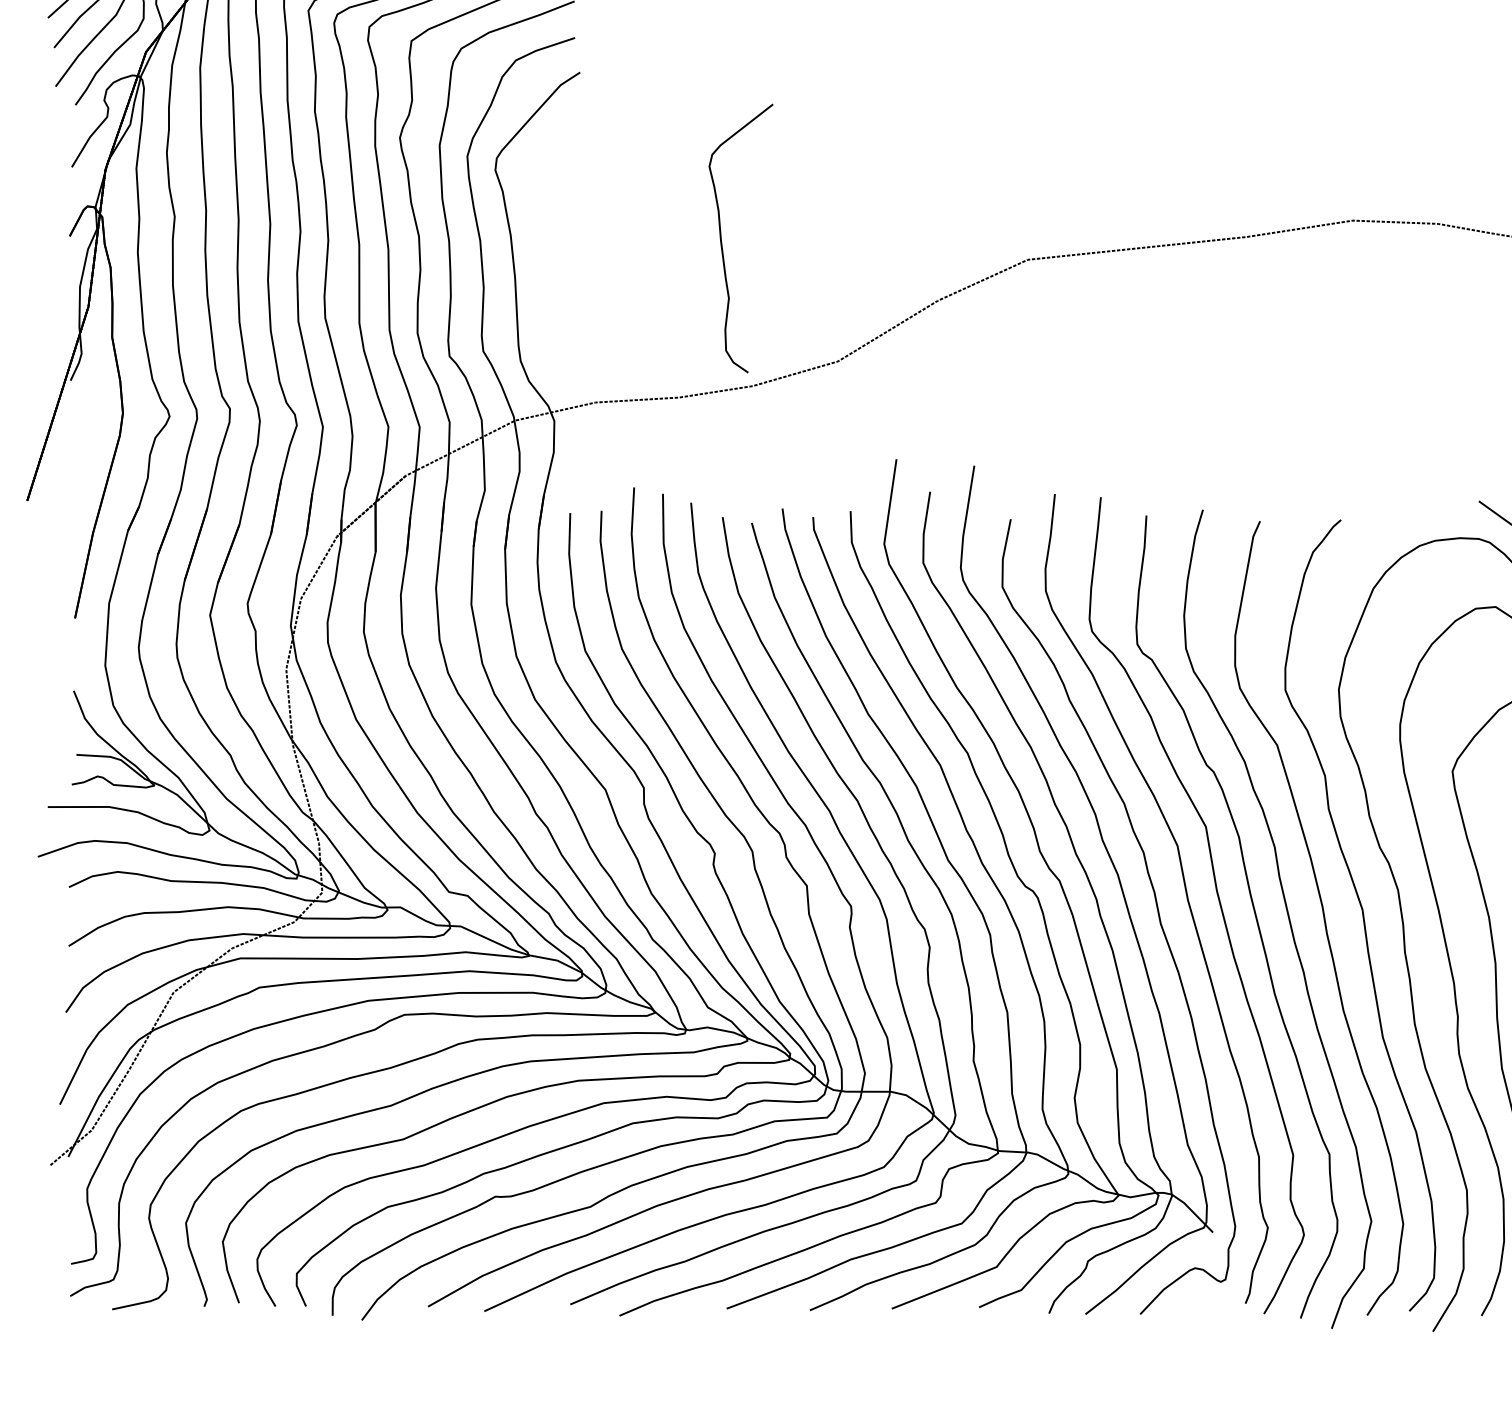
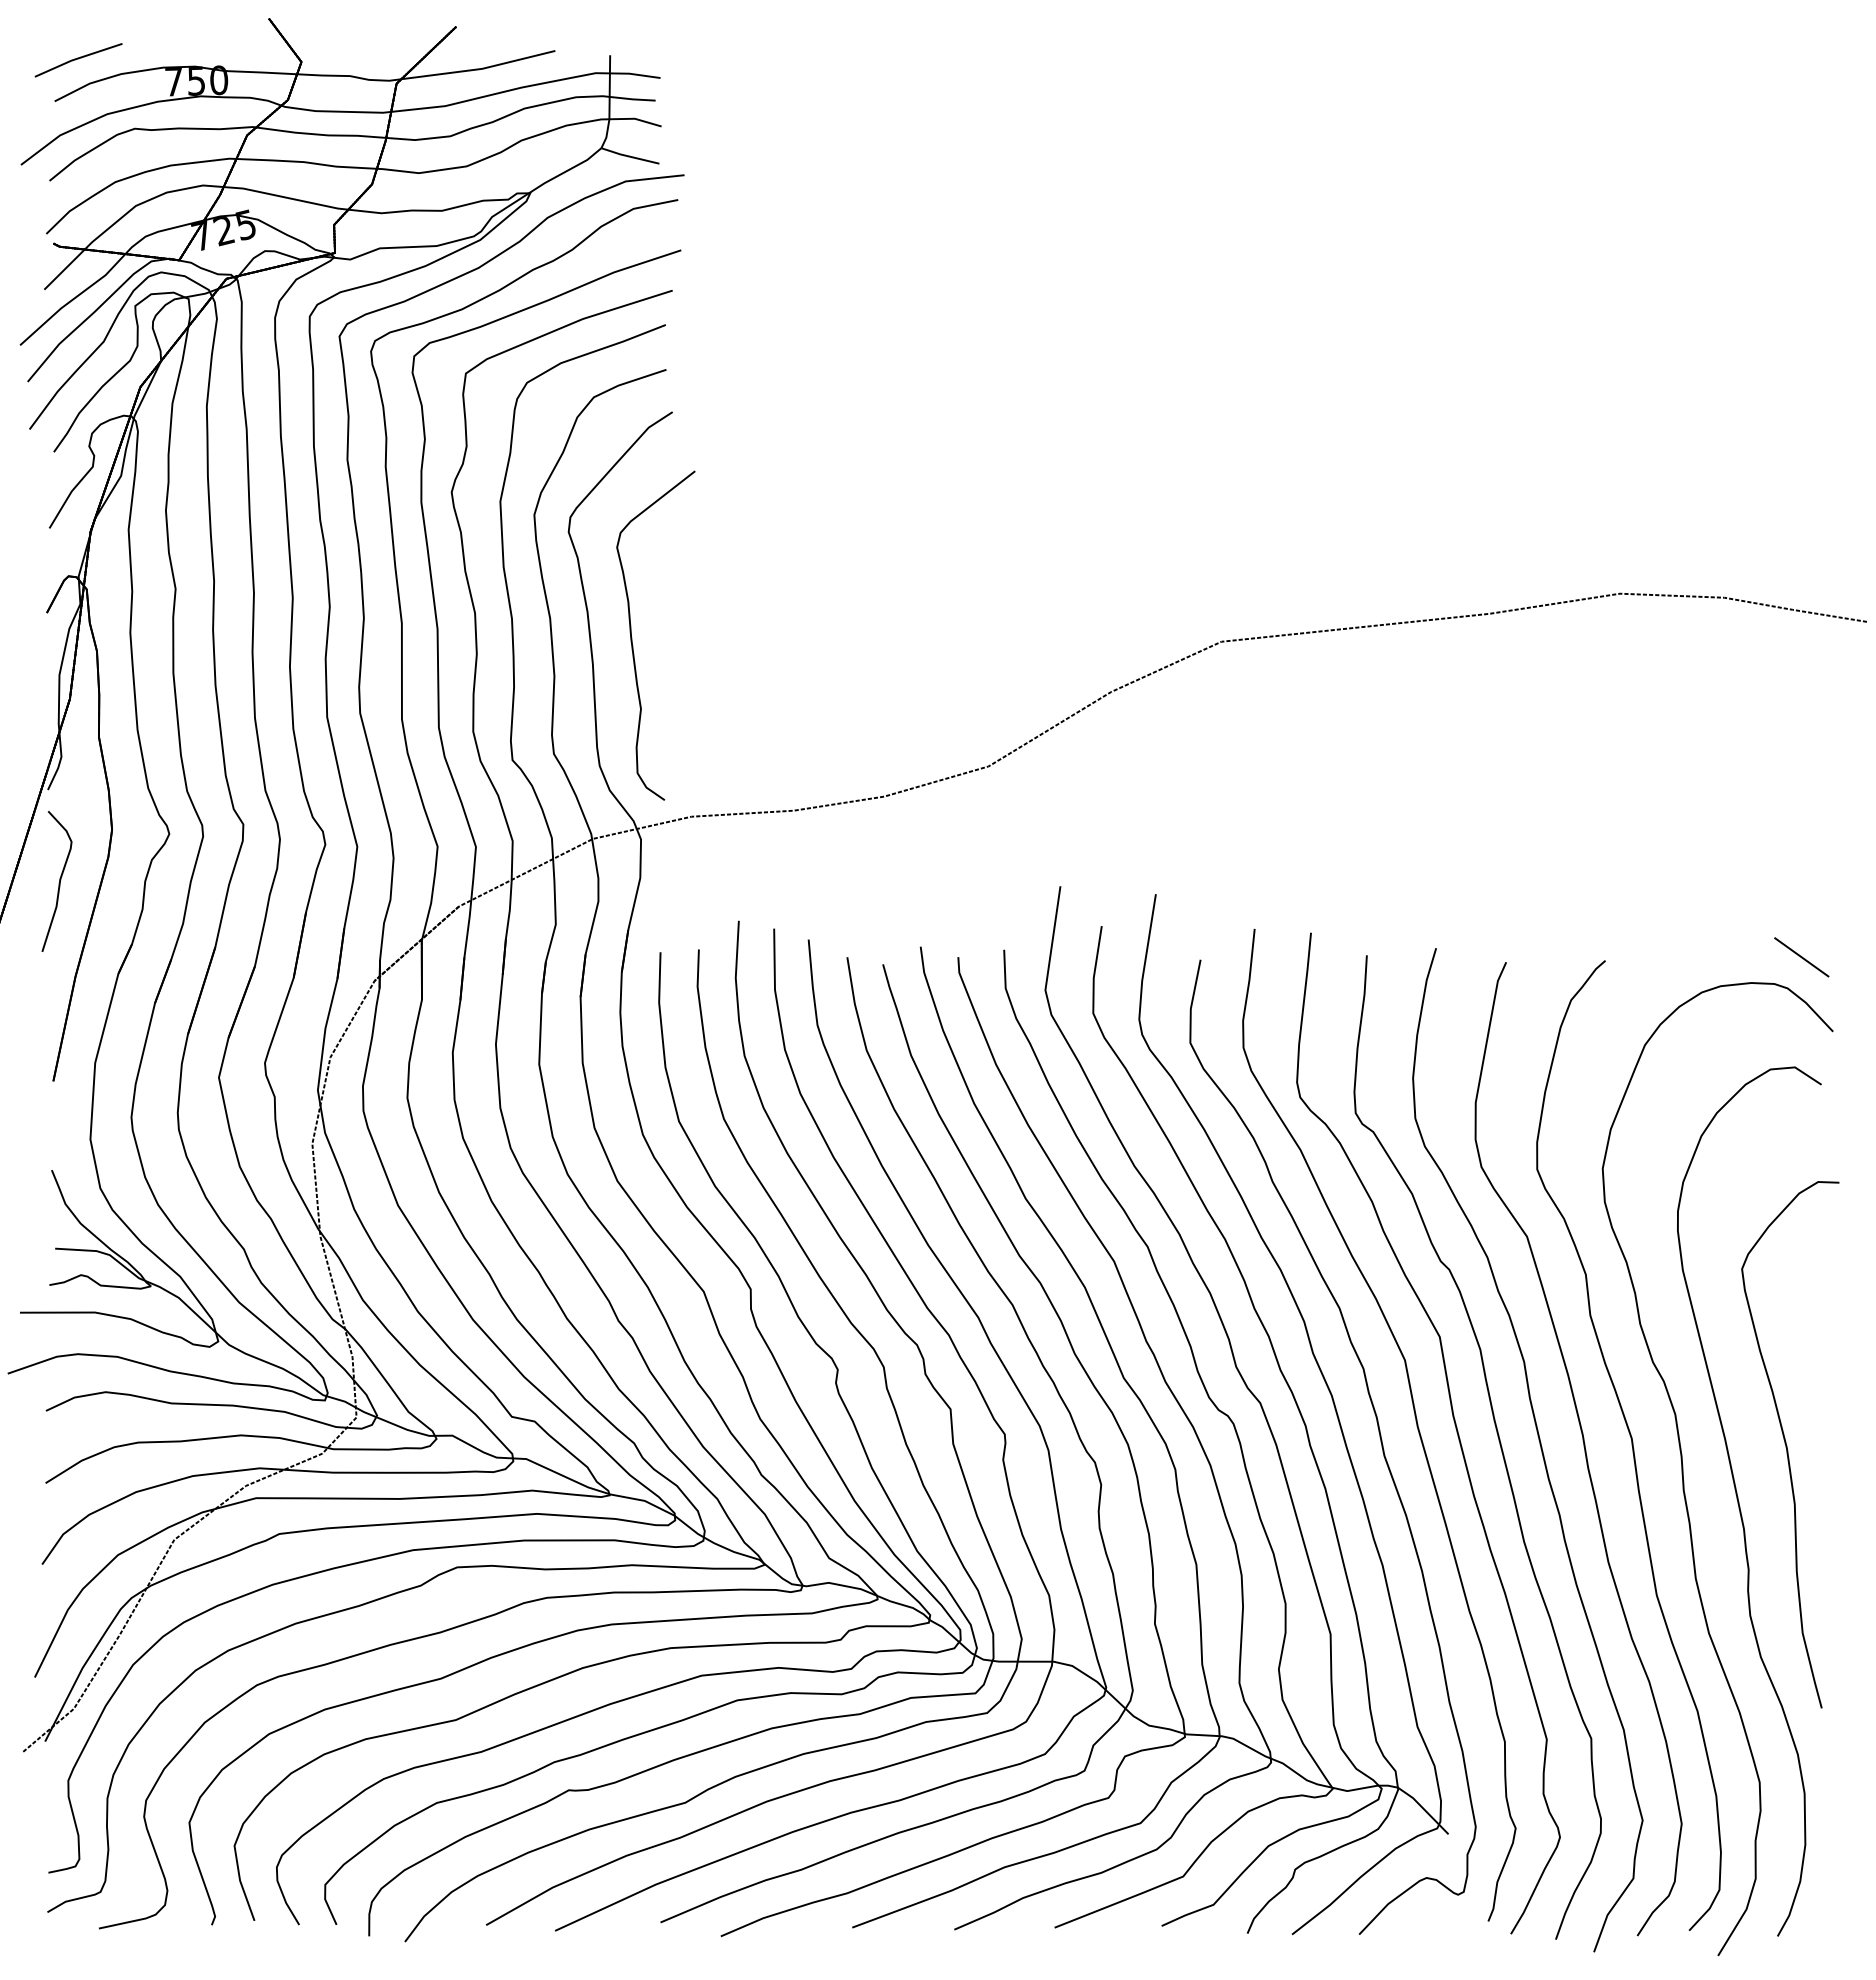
part: (721, 240) -> (632, 637), moved
curve: (79, 456) -> (58, 883), added

